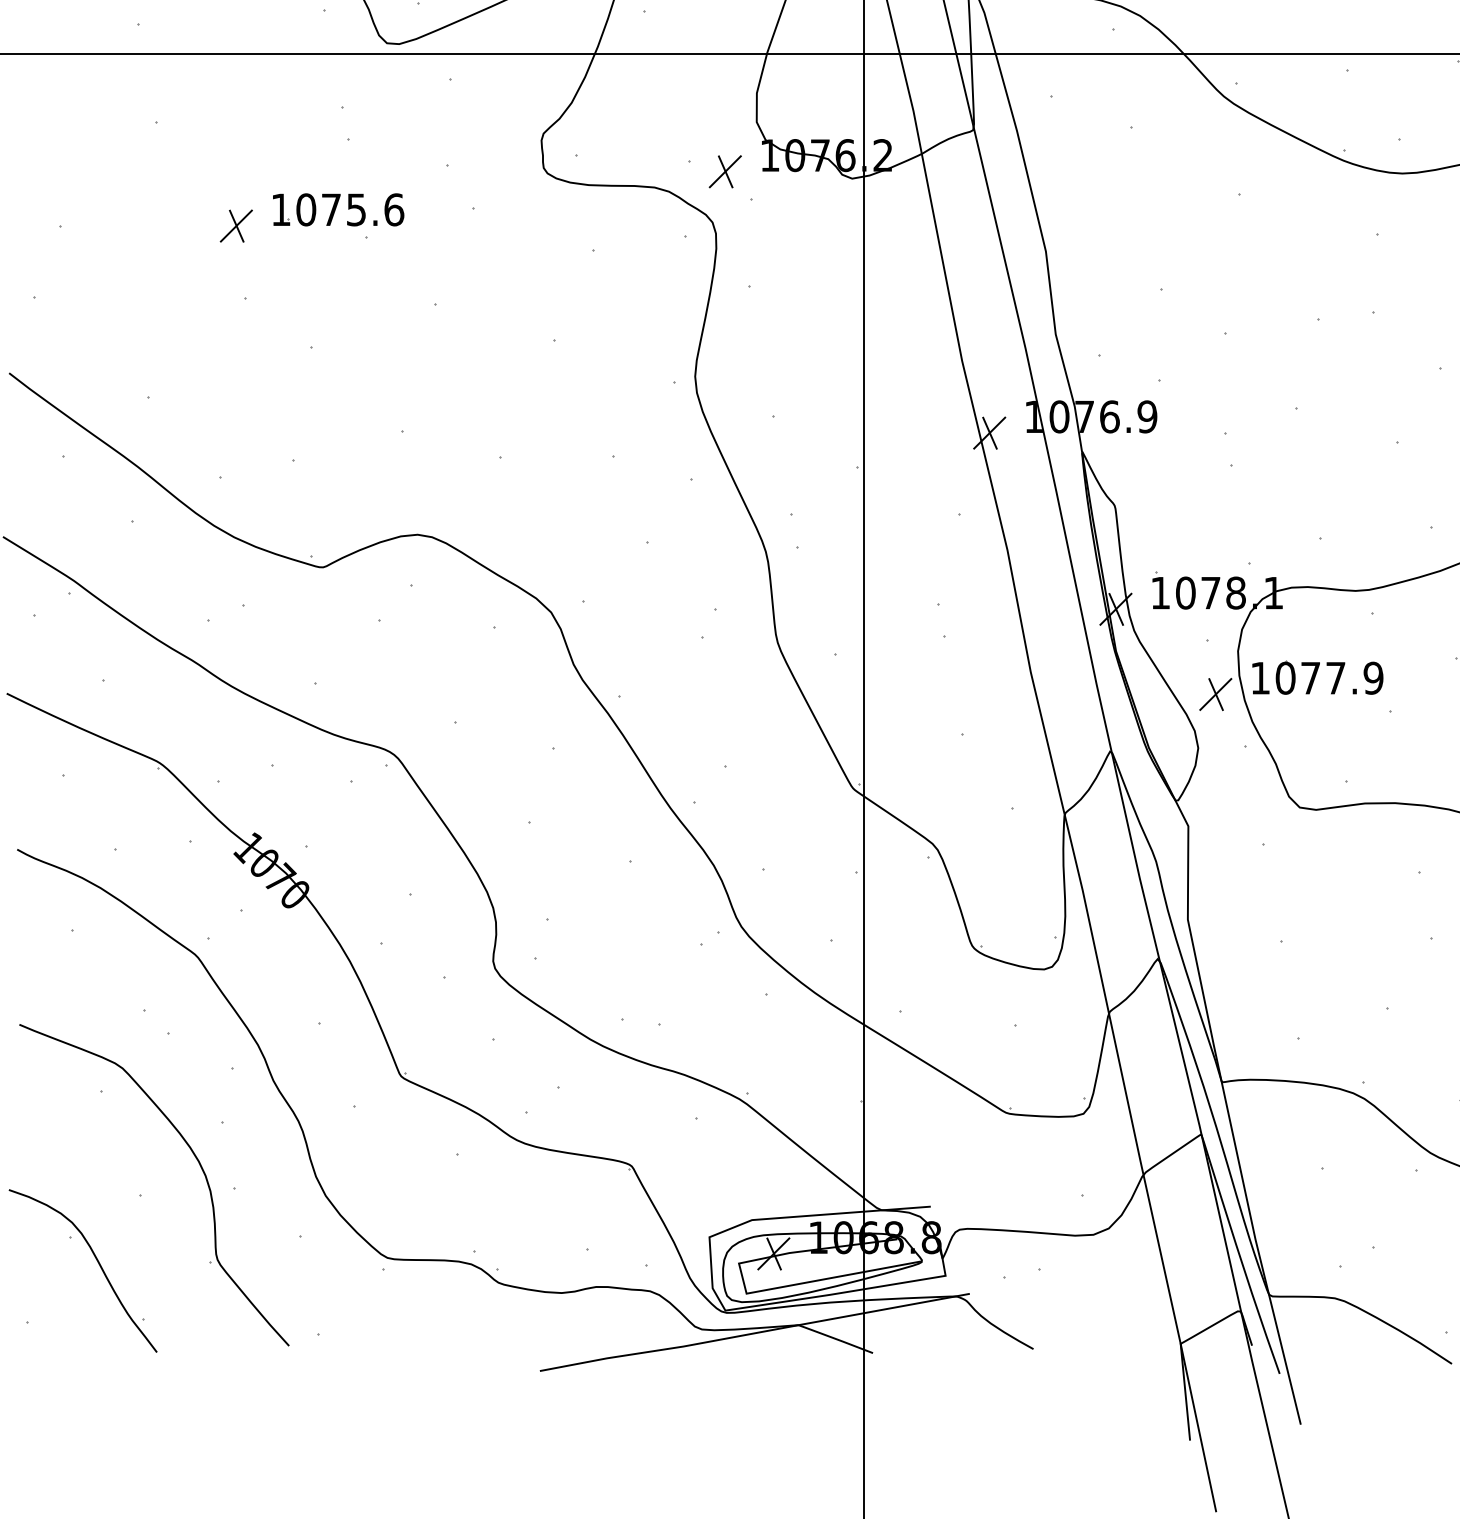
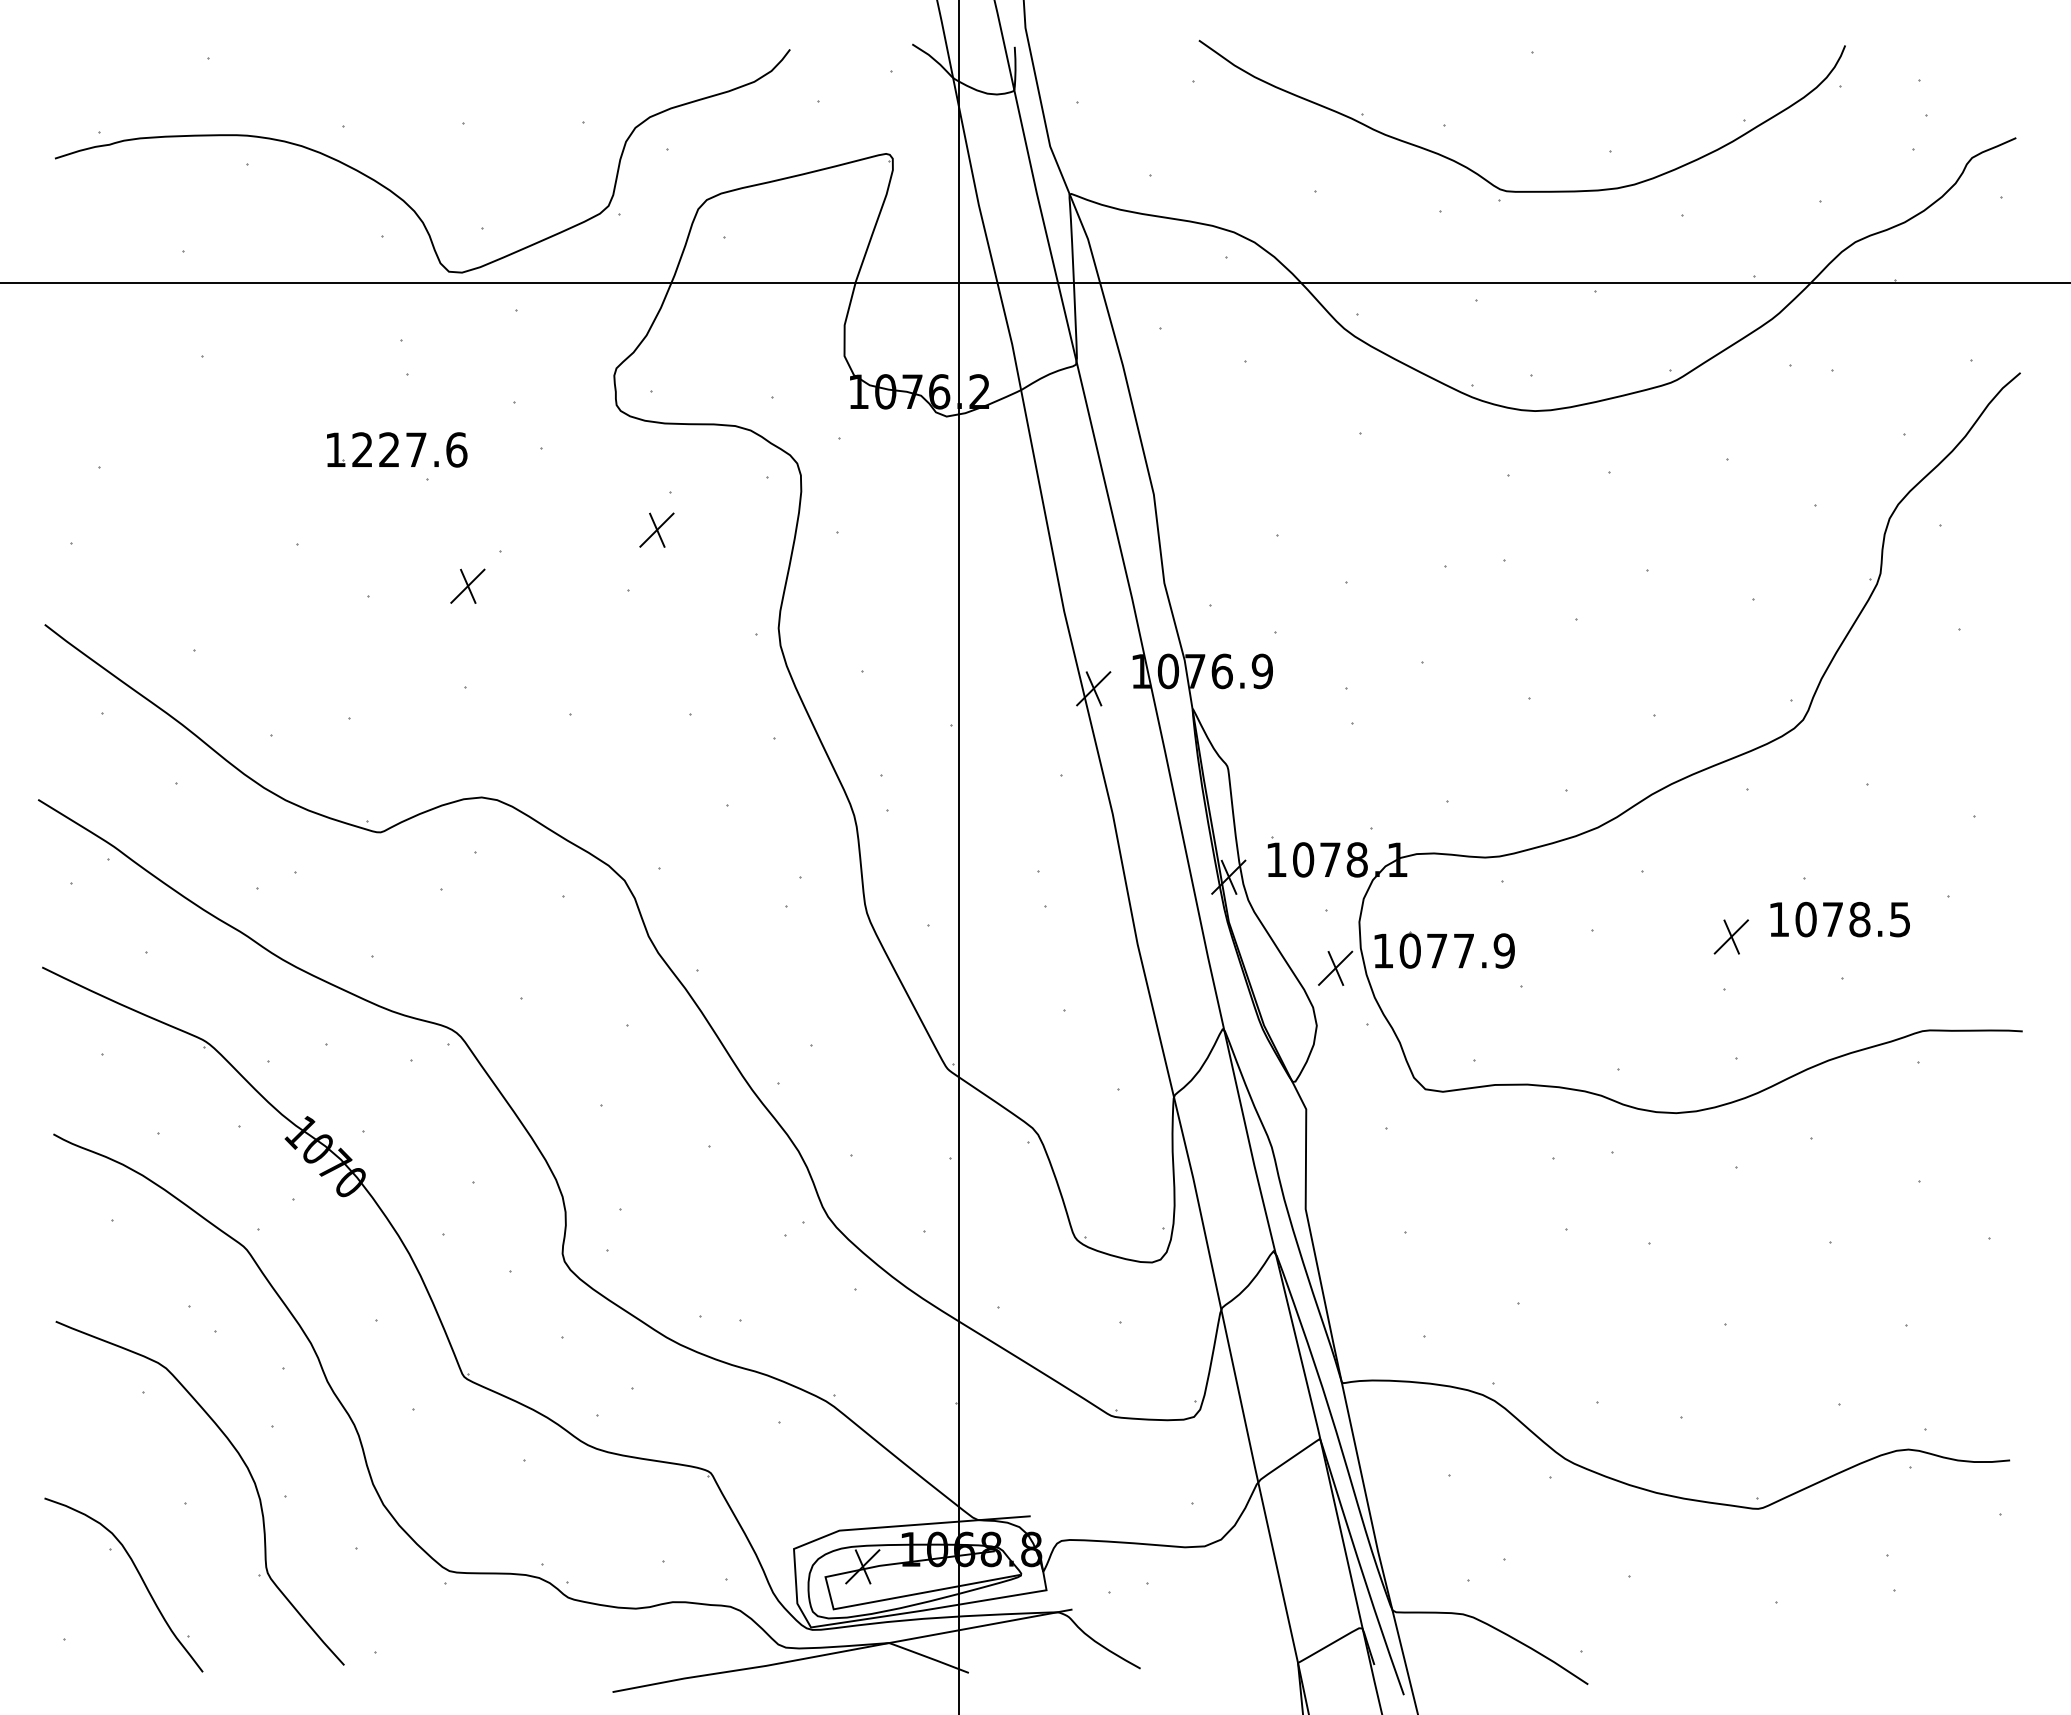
part: (724, 171) -> (656, 529), moved
text: (331, 209) -> (389, 449), 1075.6 -> 1227.6
part: (236, 225) -> (467, 585), moved

